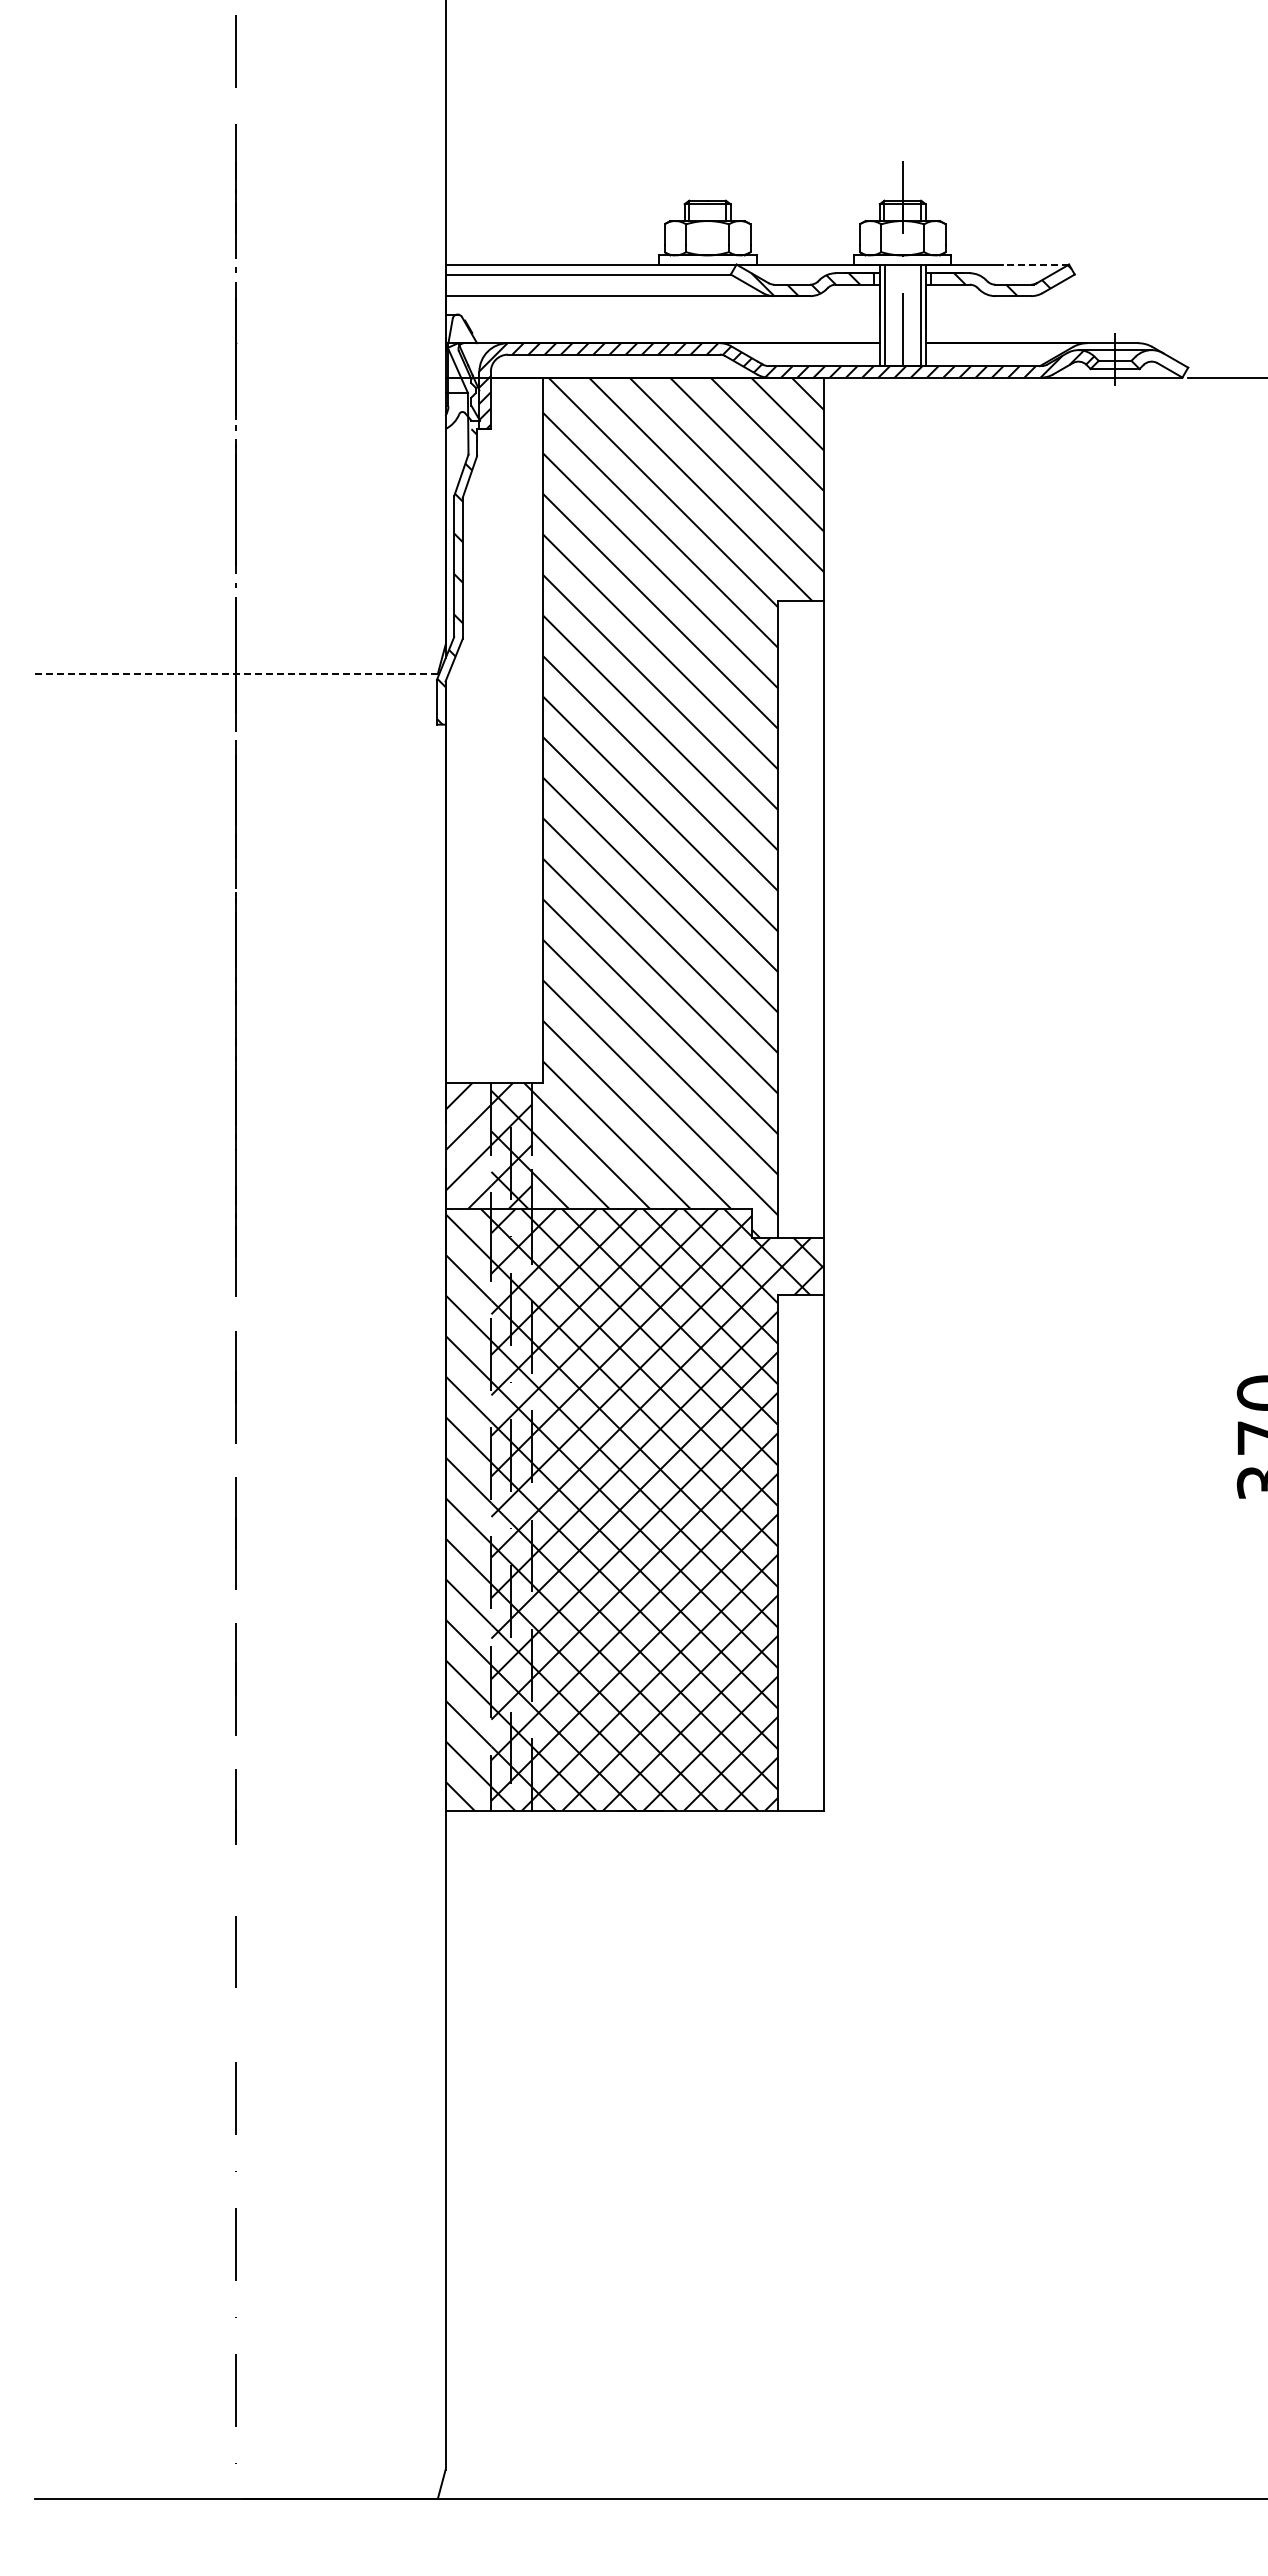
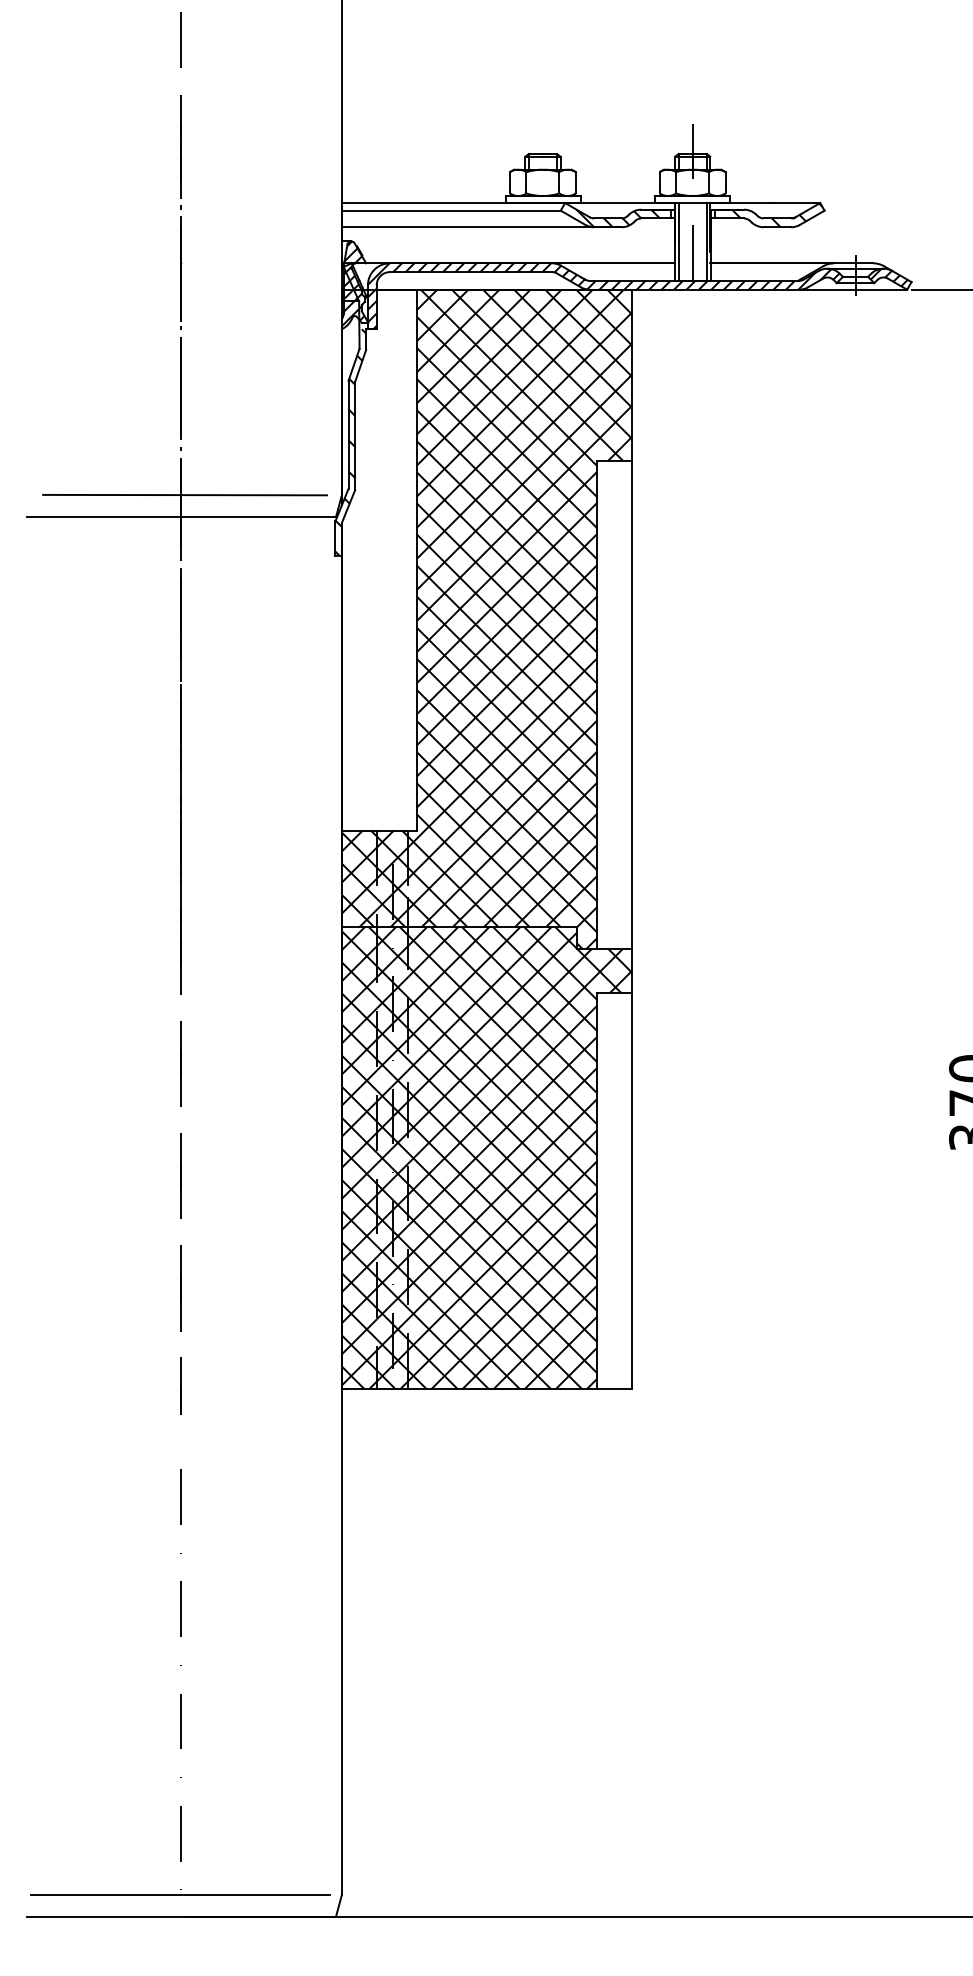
line: (1036, 264) -> (795, 202), dashed -> solid
hatch: (1158, 361) -> (888, 277), added
hatch: (459, 369) -> (352, 283), added
line: (240, 645) -> (184, 495), added
line: (236, 673) -> (181, 516), dashed -> solid
hatch: (677, 807) -> (519, 619), added
hatch: (468, 1145) -> (359, 878), added
hatch: (468, 1509) -> (359, 1157), added
line: (235, 2470) -> (180, 1894), added

